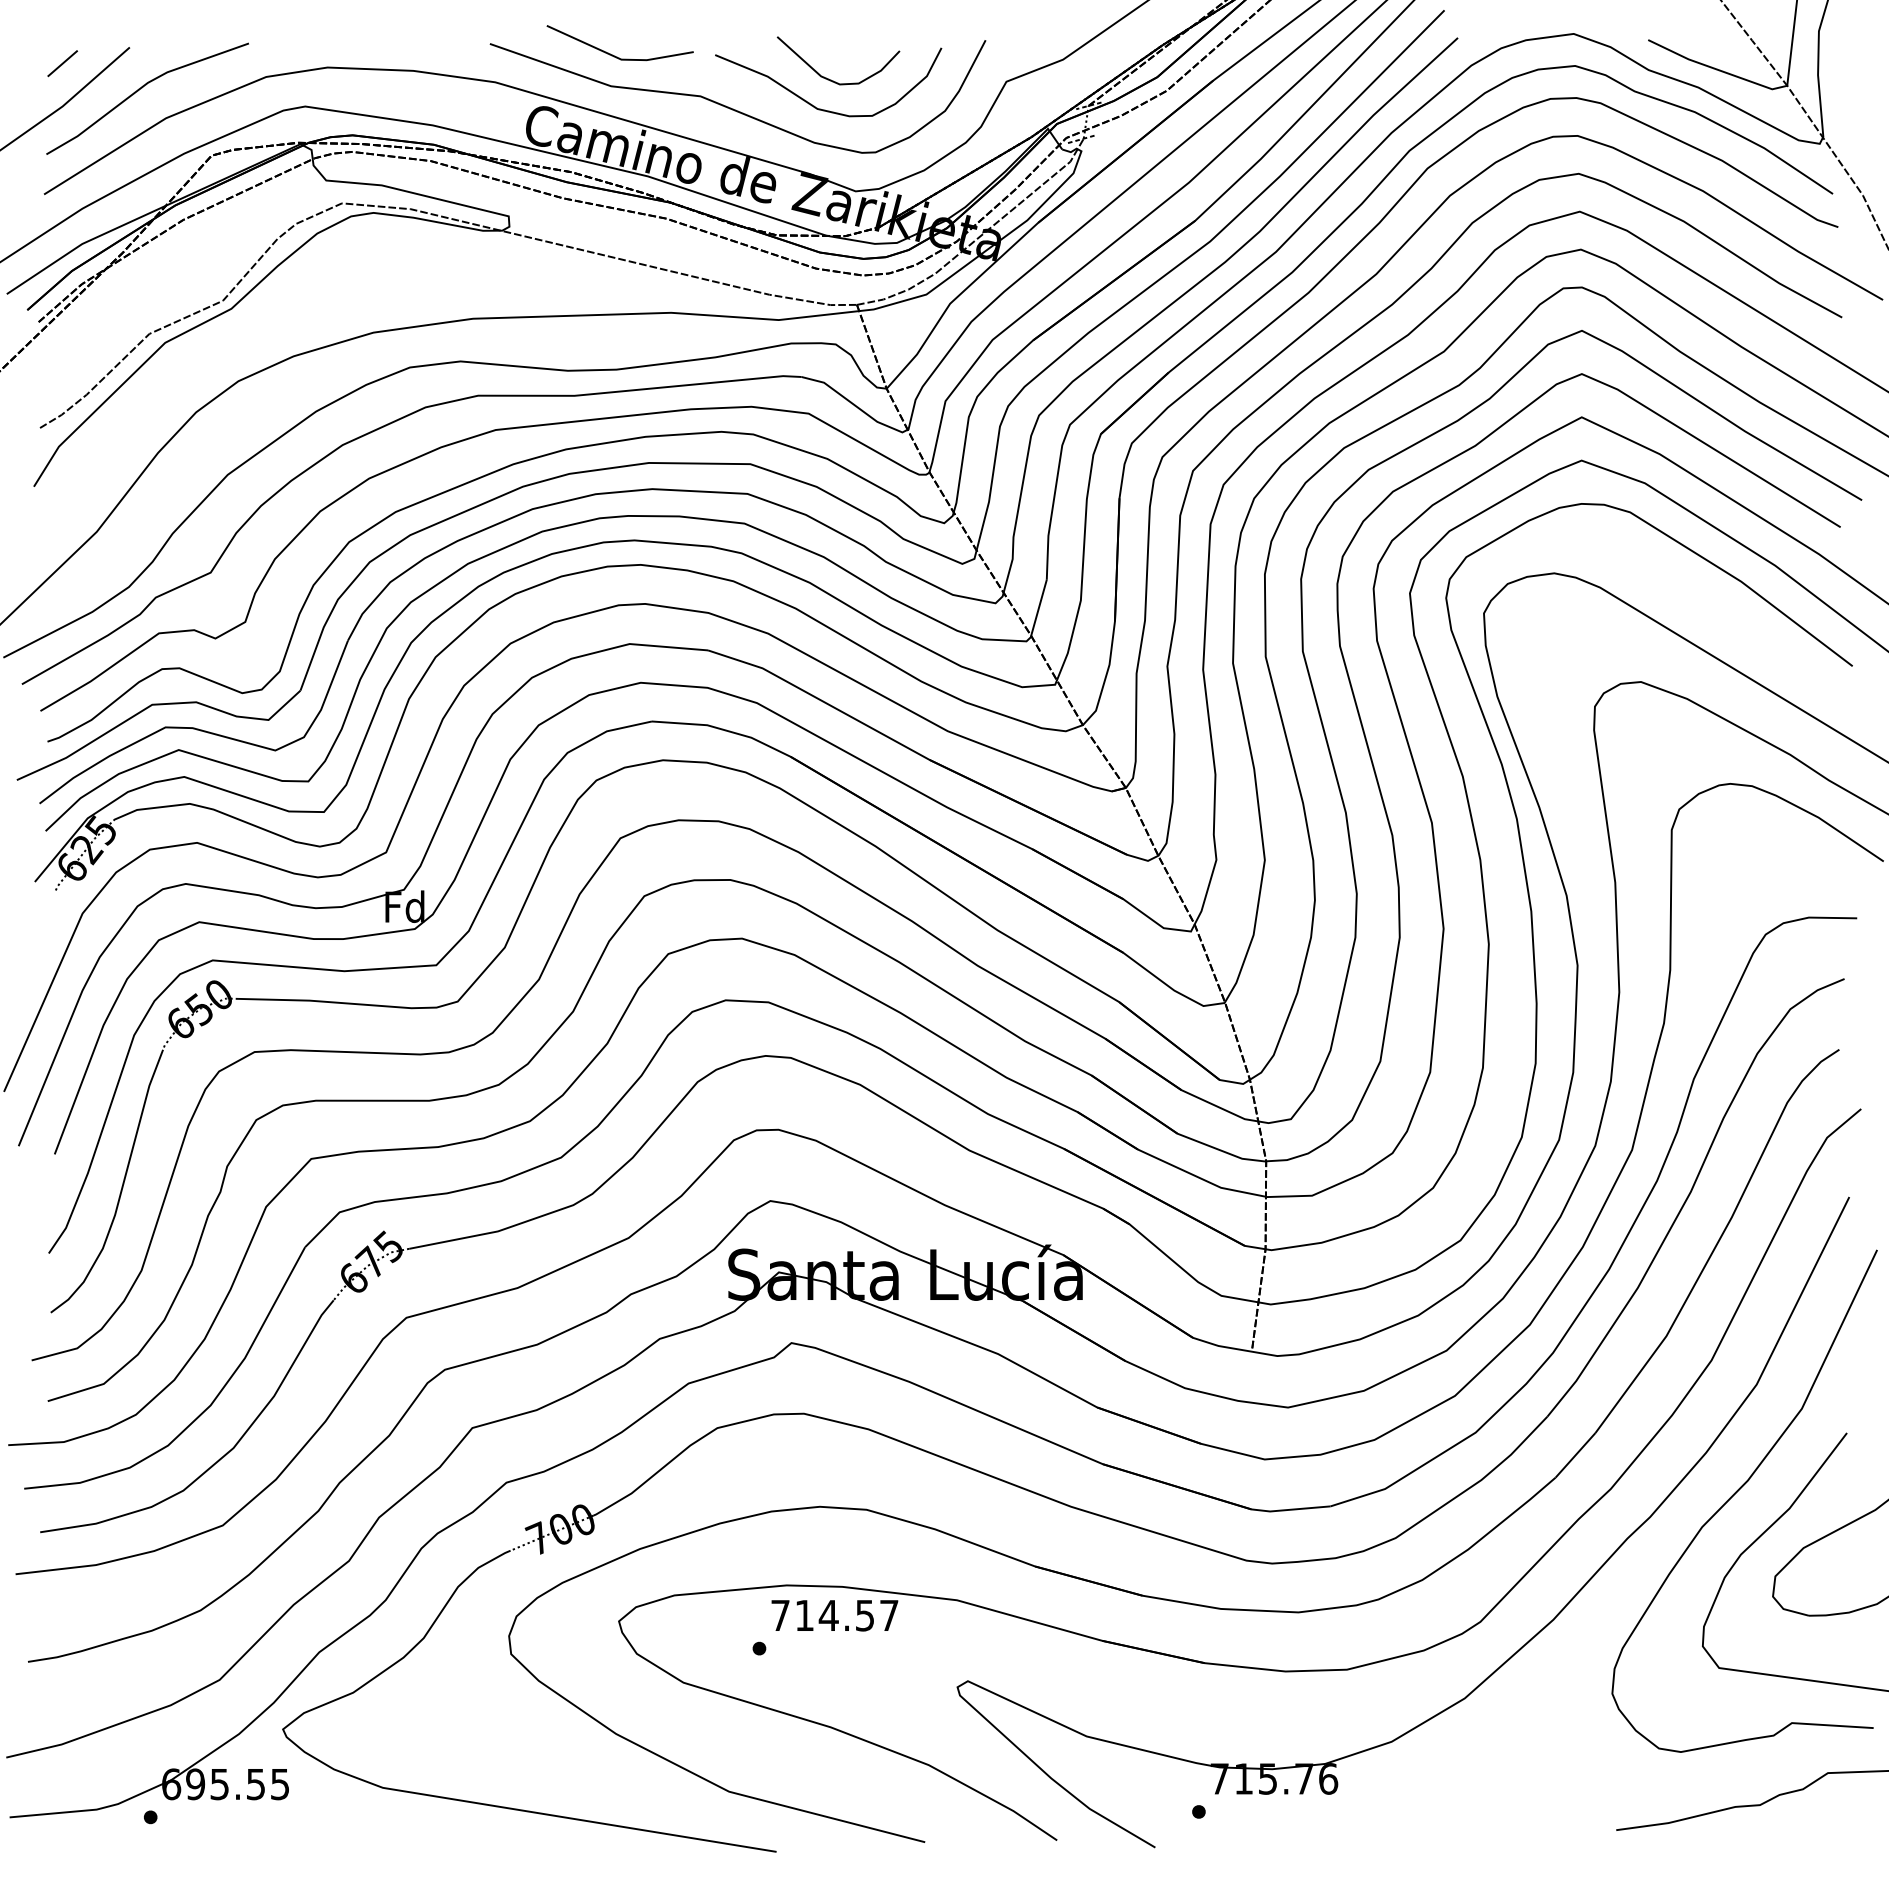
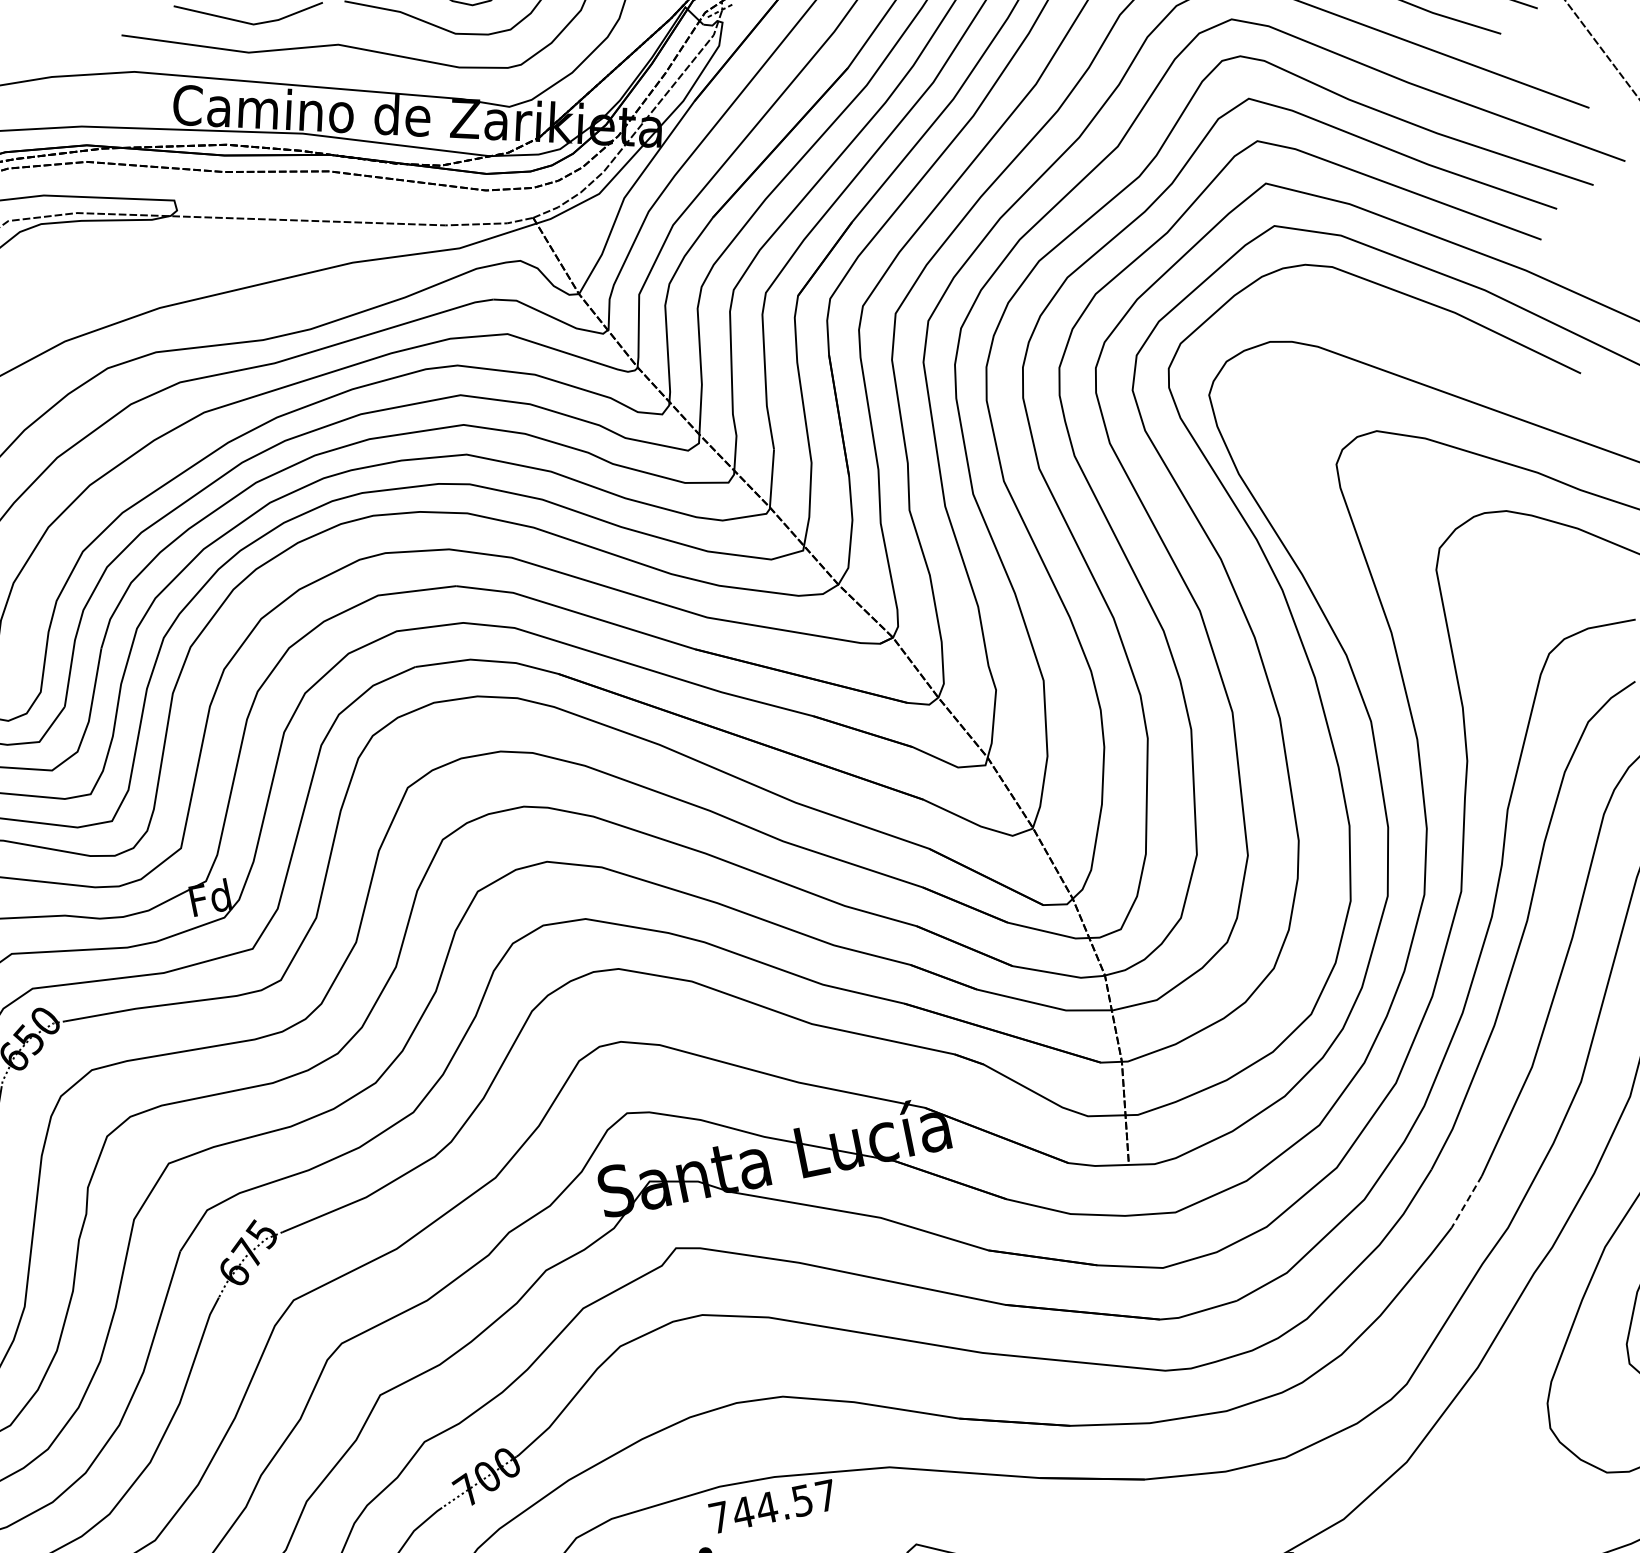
line: (1575, 1455) -> (1466, 1202), solid -> dashed
text: (804, 1615) -> (743, 1512), 714.57 -> 744.57

